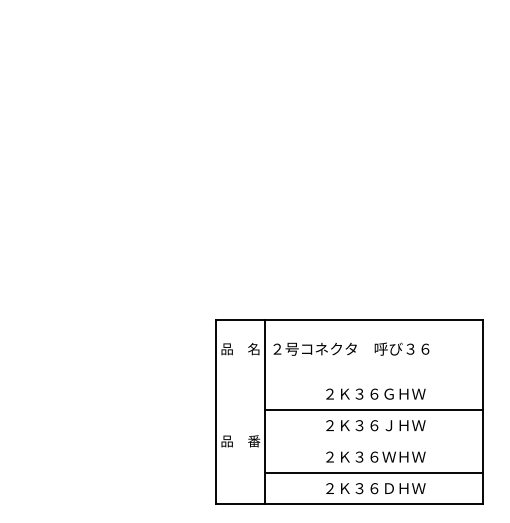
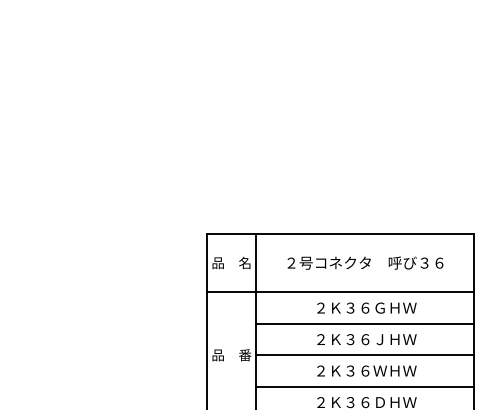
text: (351, 348) -> (365, 262), moved
line: (349, 378) -> (340, 292), added
line: (374, 441) -> (365, 355), added

